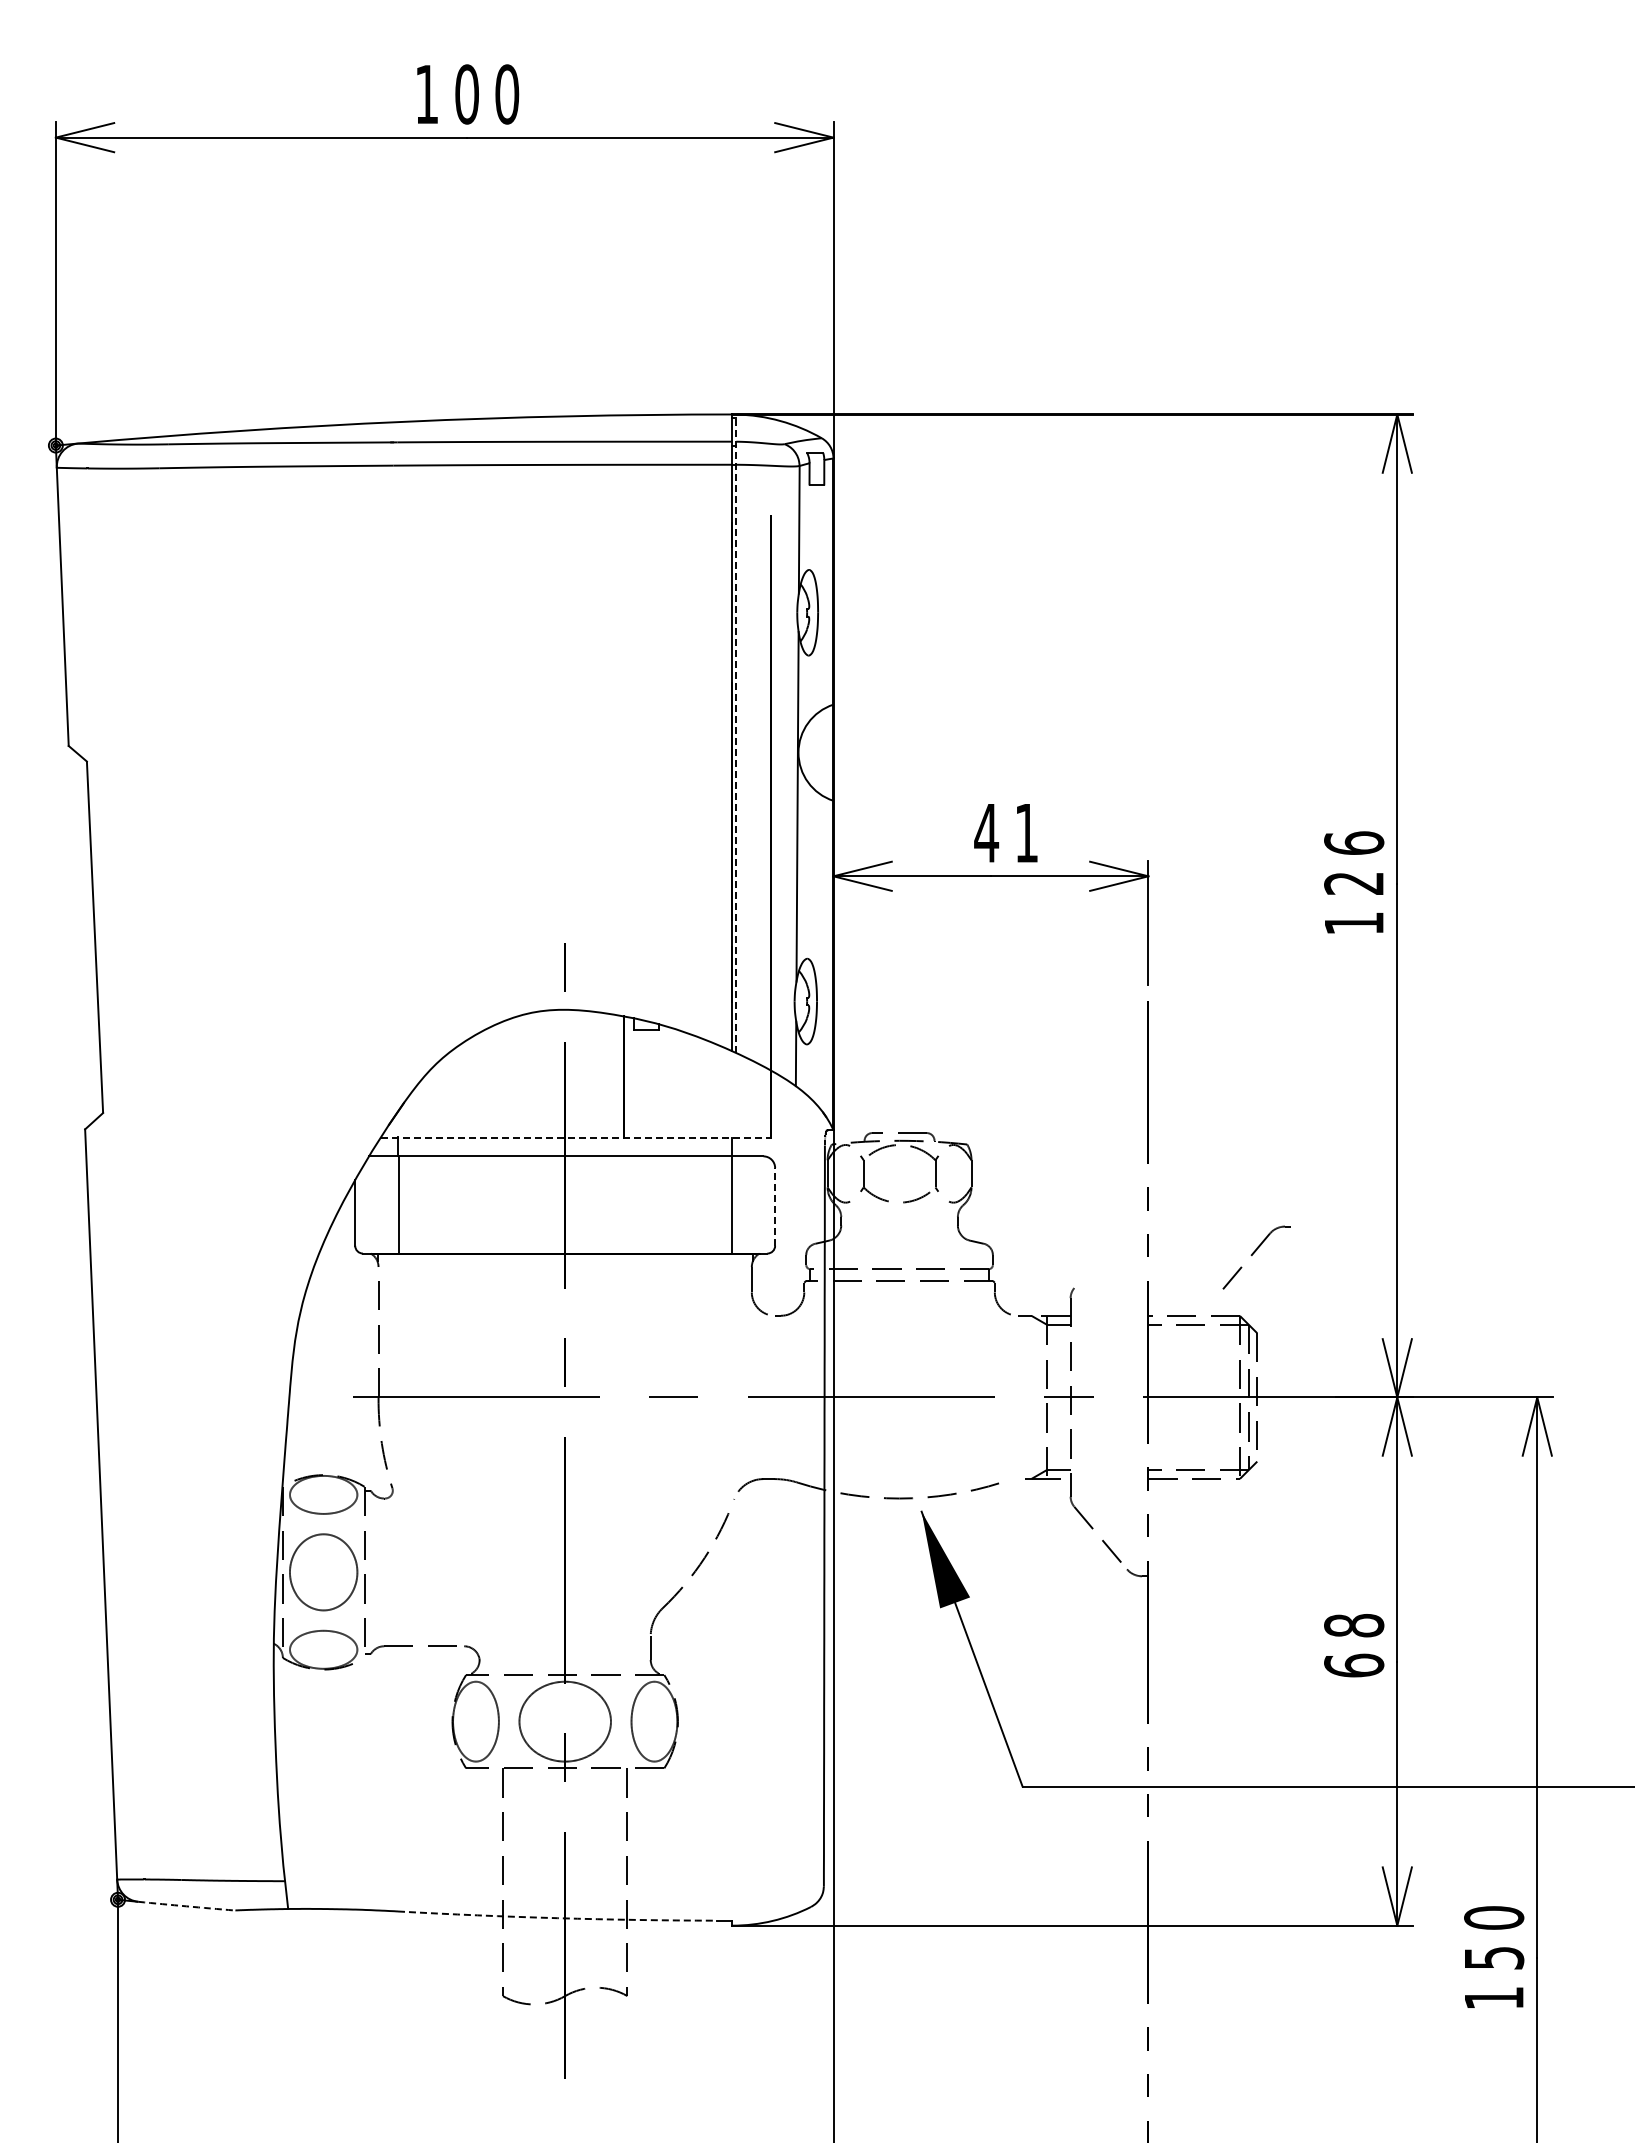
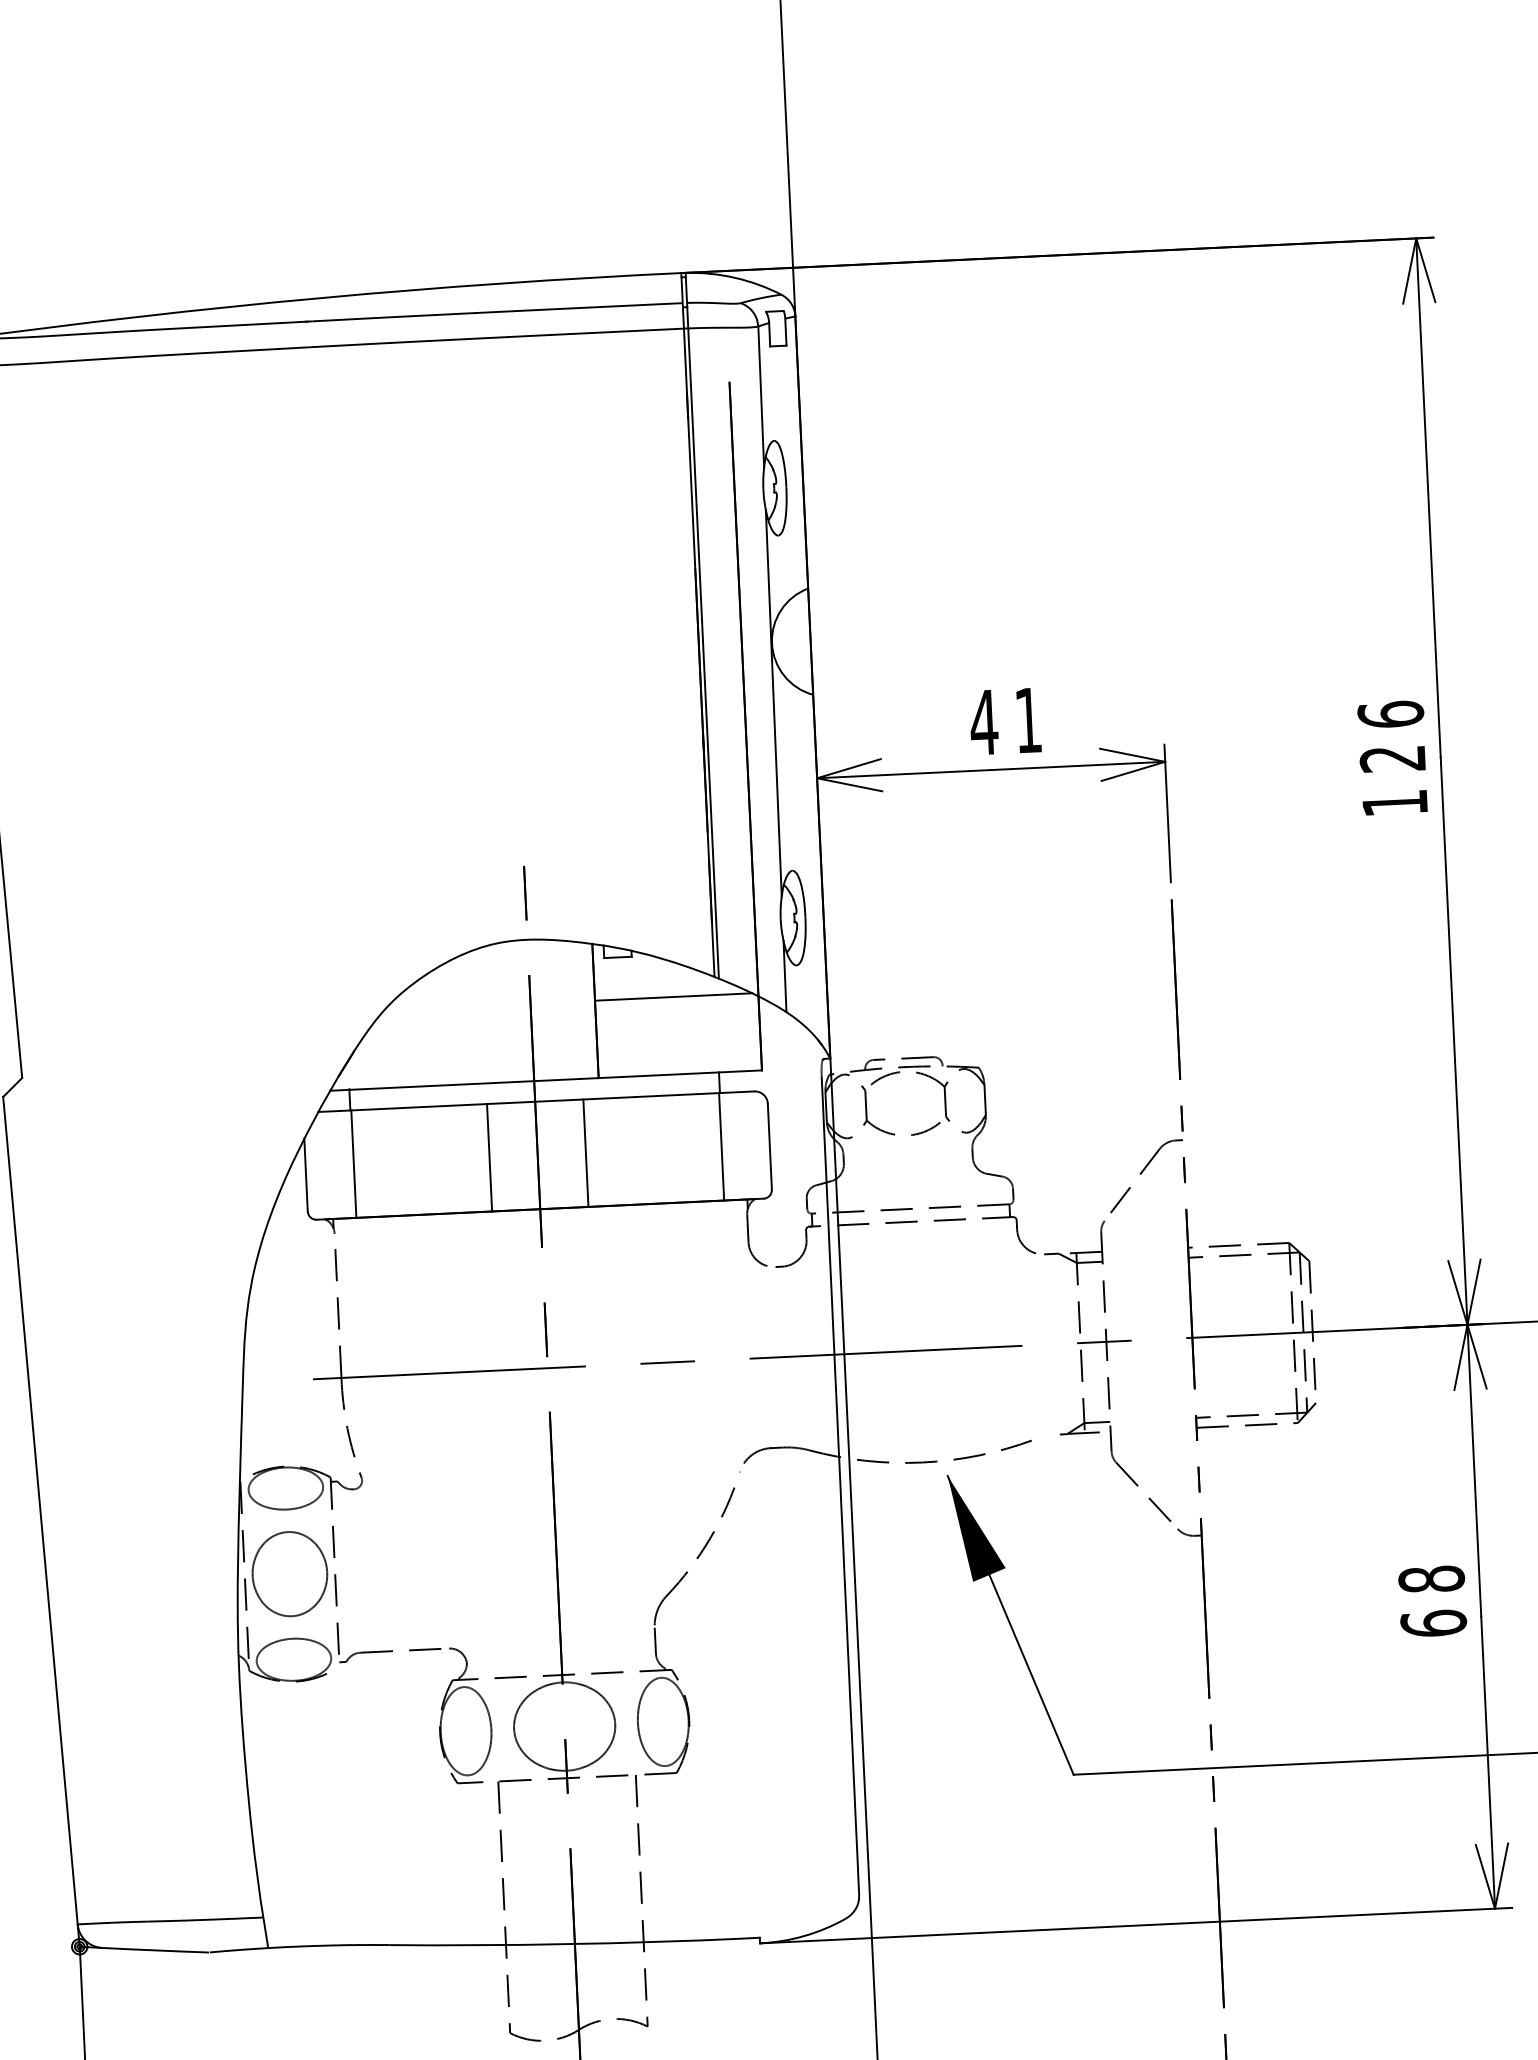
line: (736, 733) -> (702, 625), dashed -> solid
line: (694, 1067) -> (673, 996), added
line: (576, 1137) -> (546, 1080), dashed -> solid
line: (521, 1204) -> (489, 1157), added
line: (608, 1204) -> (585, 1152), added
line: (775, 1206) -> (770, 1146), dashed -> solid
part: (1256, 1257) -> (1146, 1176), moved
arc: (186, 1906) -> (155, 1950), dashed -> solid
arc: (557, 1918) -> (566, 1944), dashed -> solid

